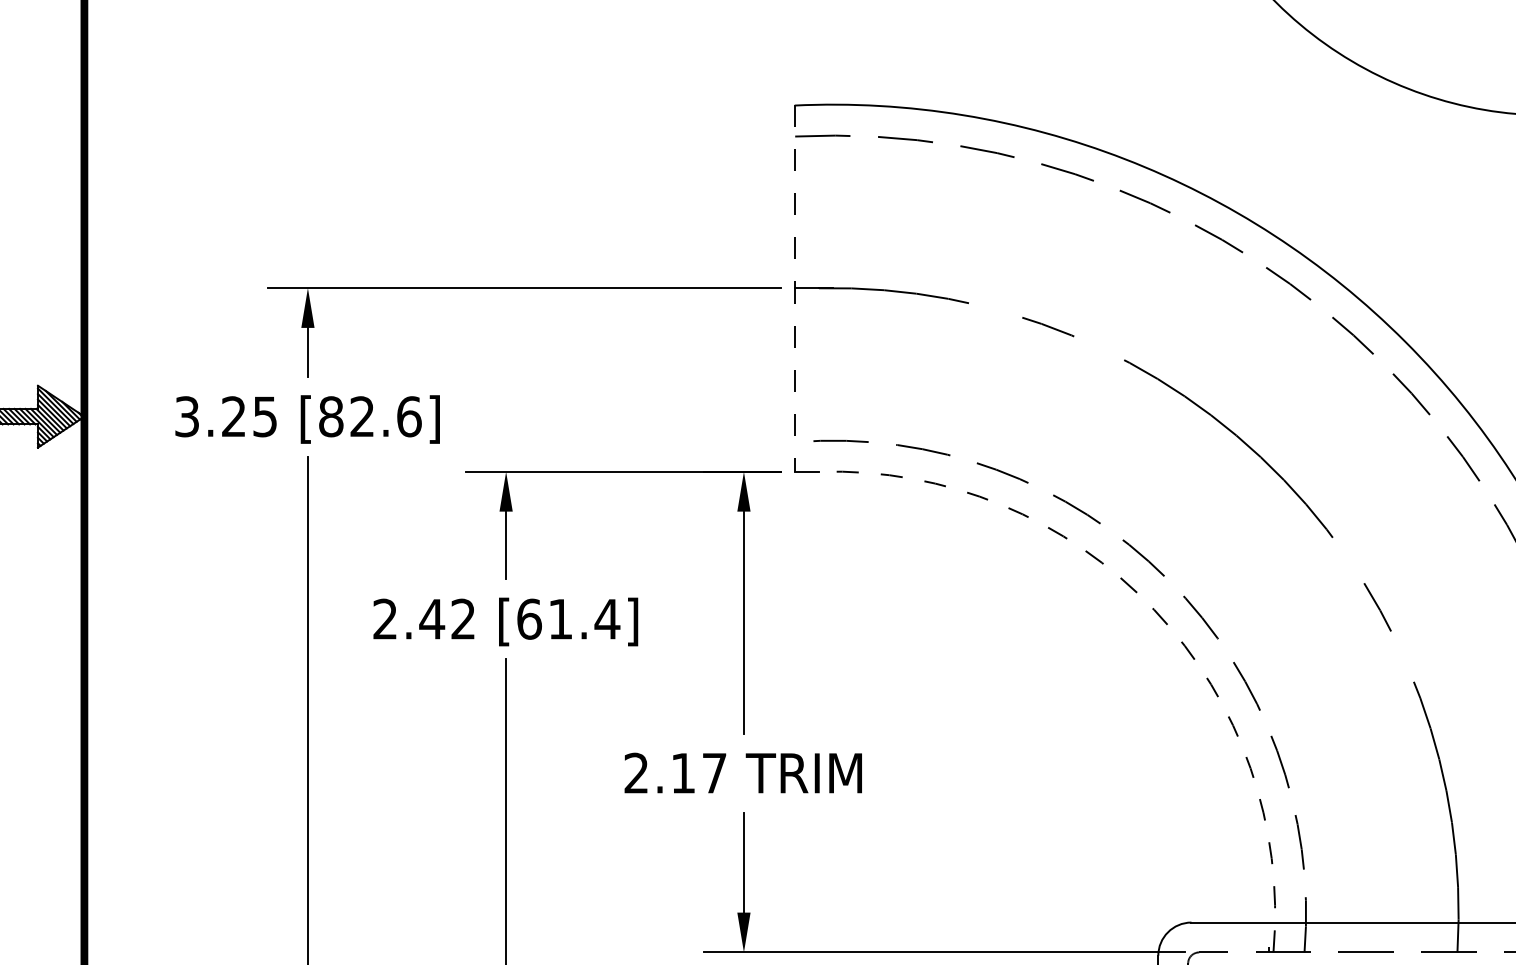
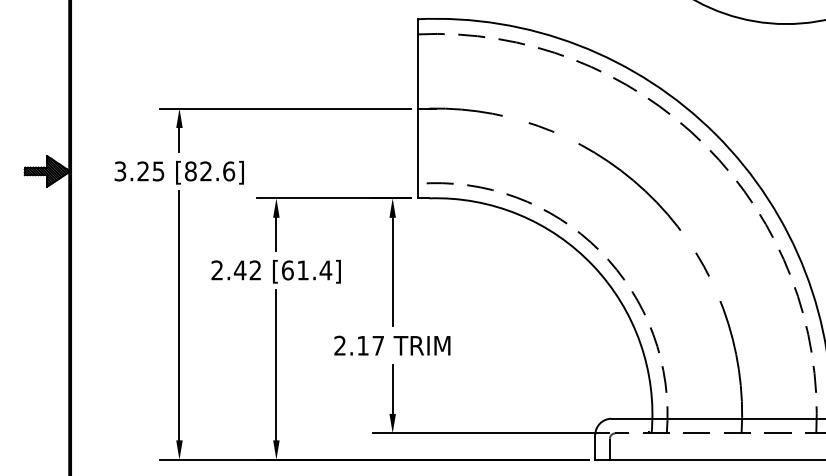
line: (794, 288) -> (417, 108), dashed -> solid
arc: (1154, 609) -> (593, 265), dashed -> solid

